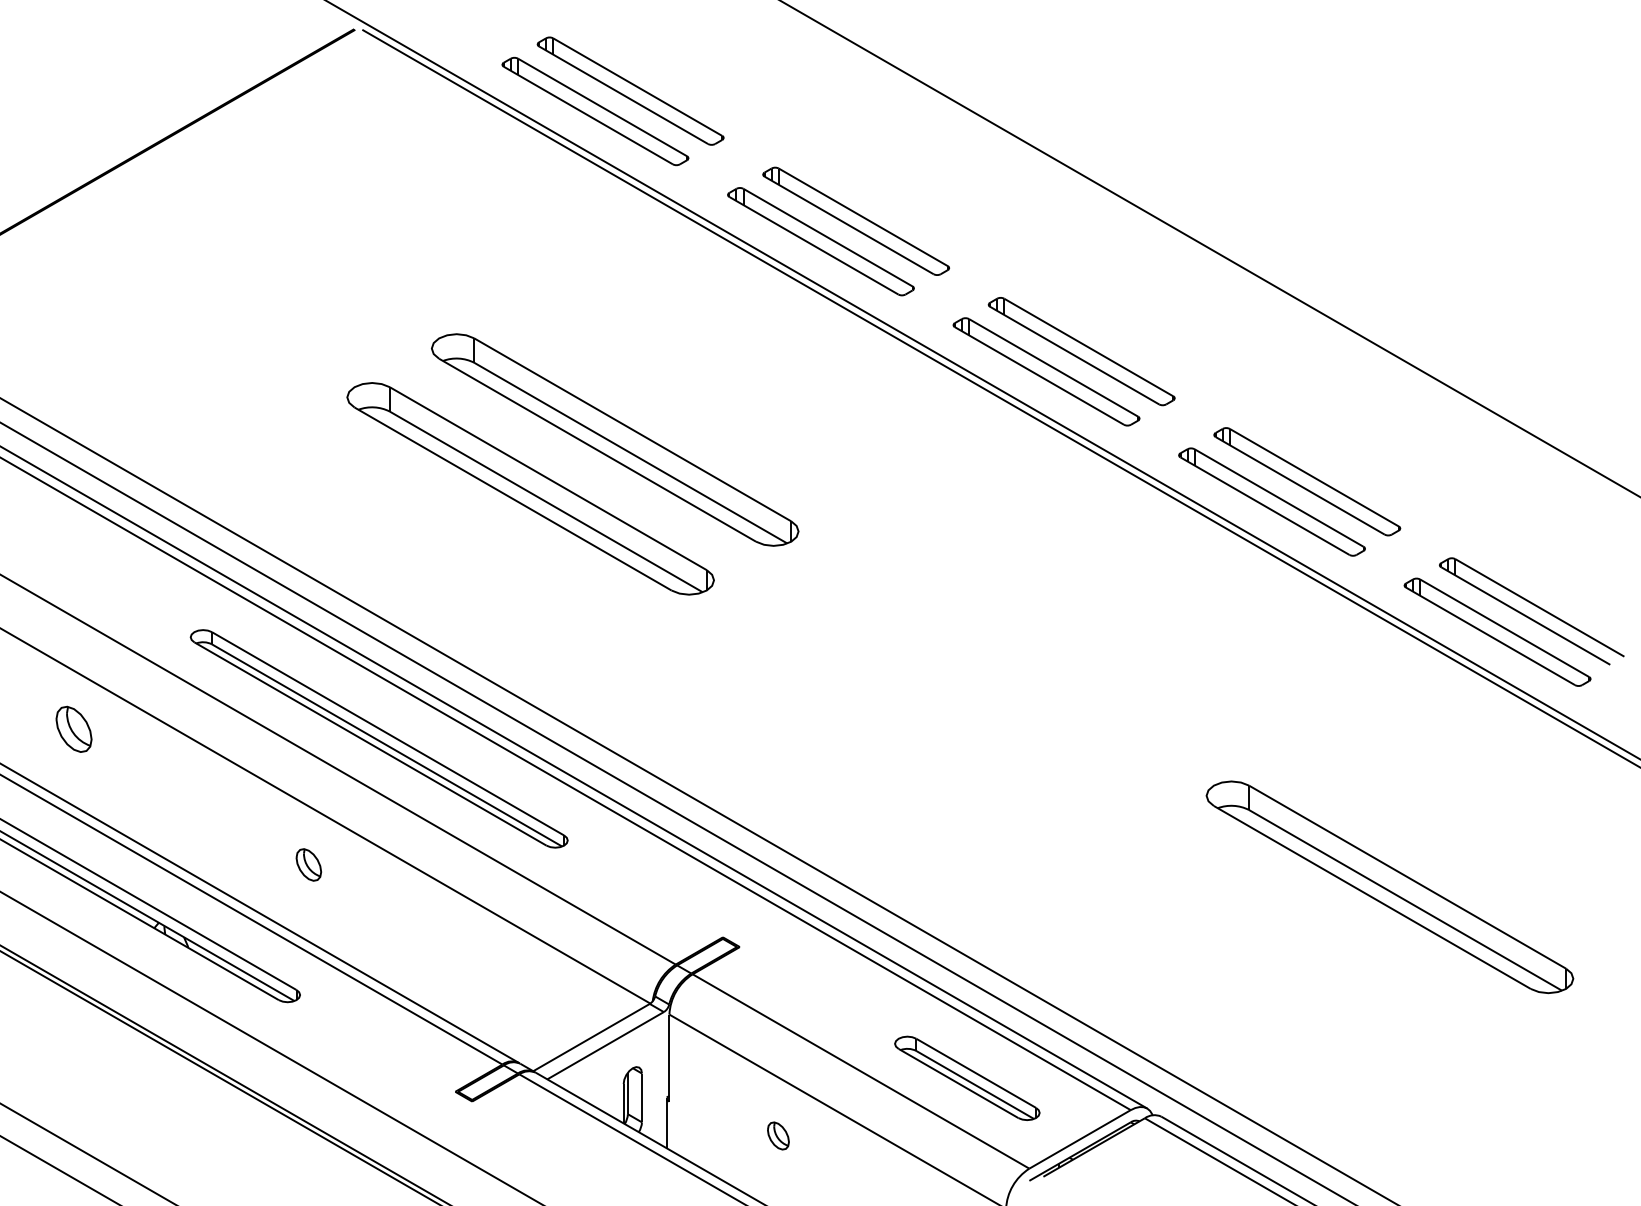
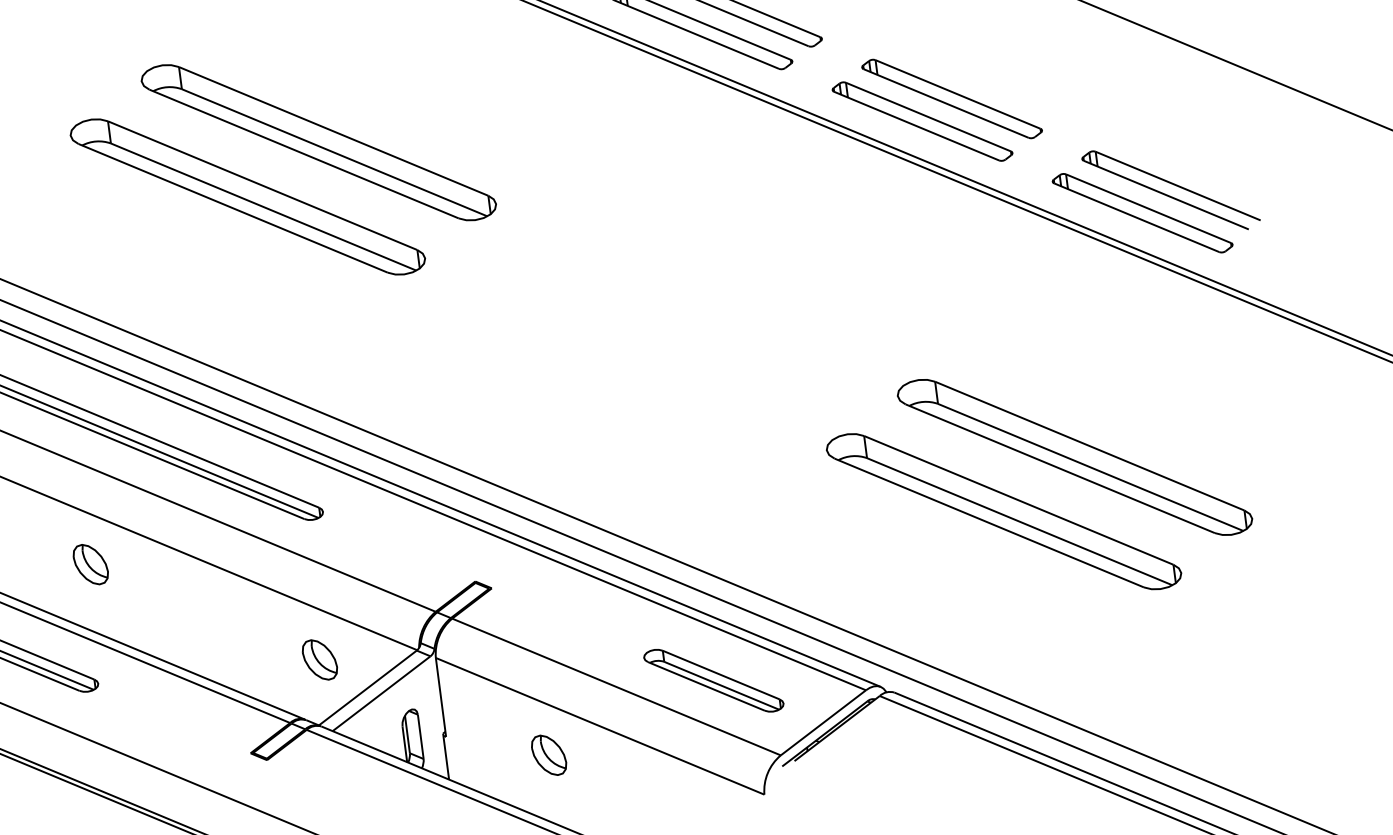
part: (308, 864) -> (90, 564), size x1.43
part: (1305, 935) -> (1004, 511), added
part: (543, 1000) -> (319, 660), added
part: (778, 1135) -> (549, 754), size x1.67

